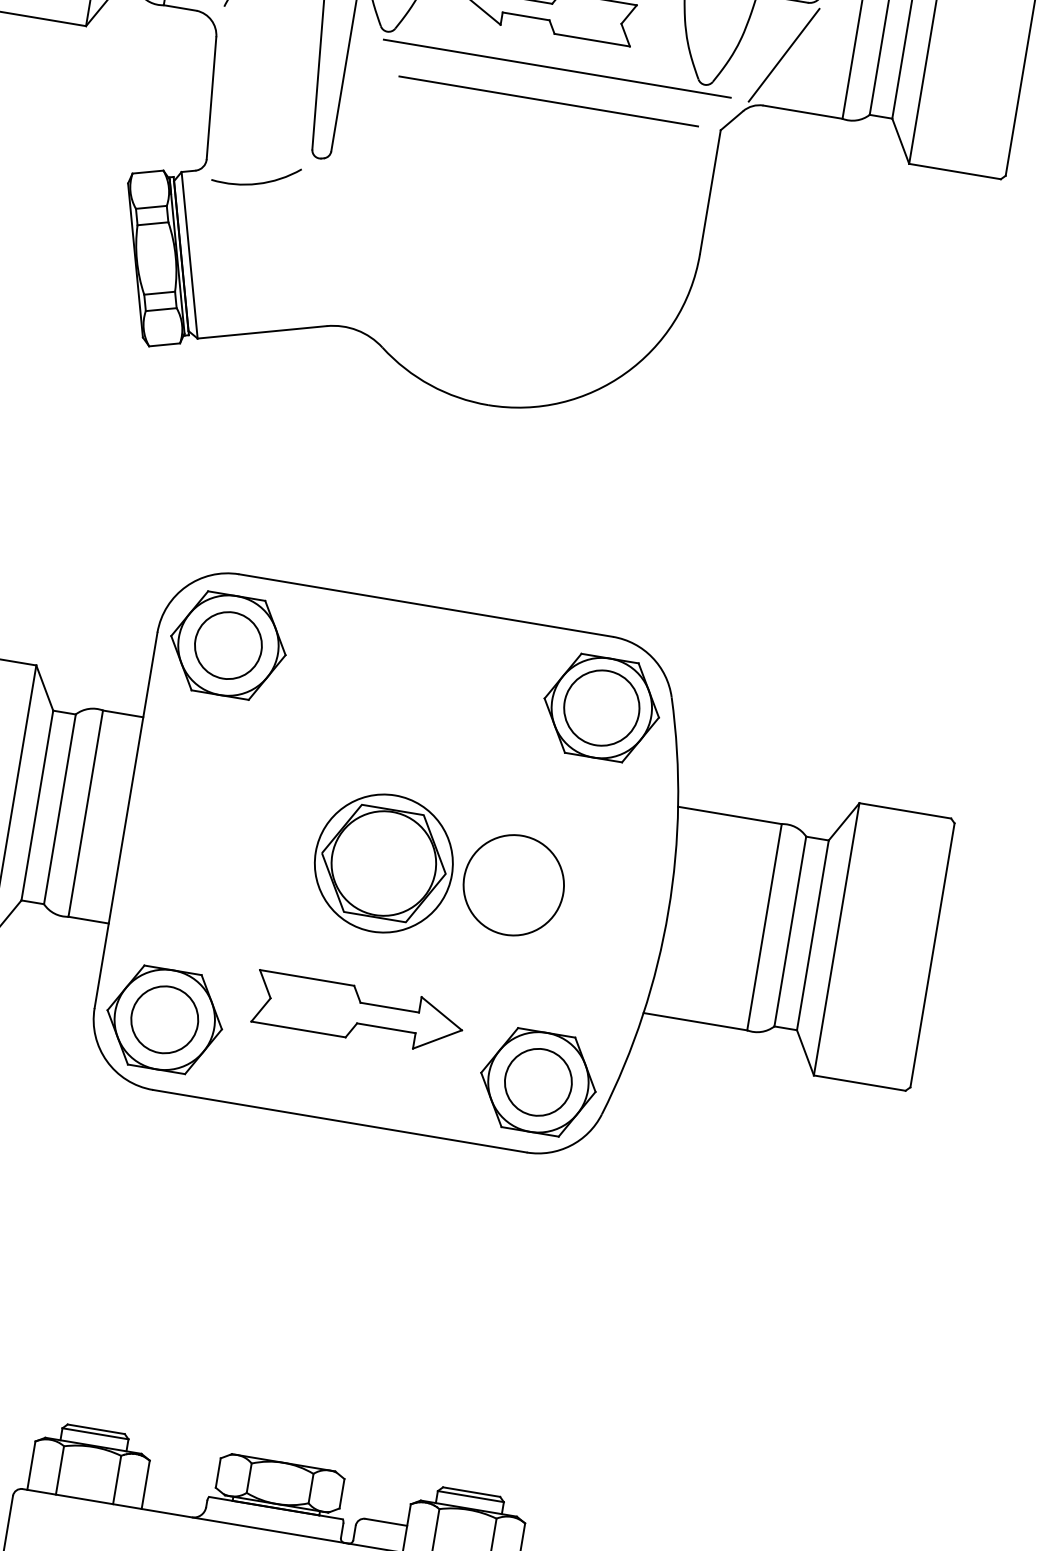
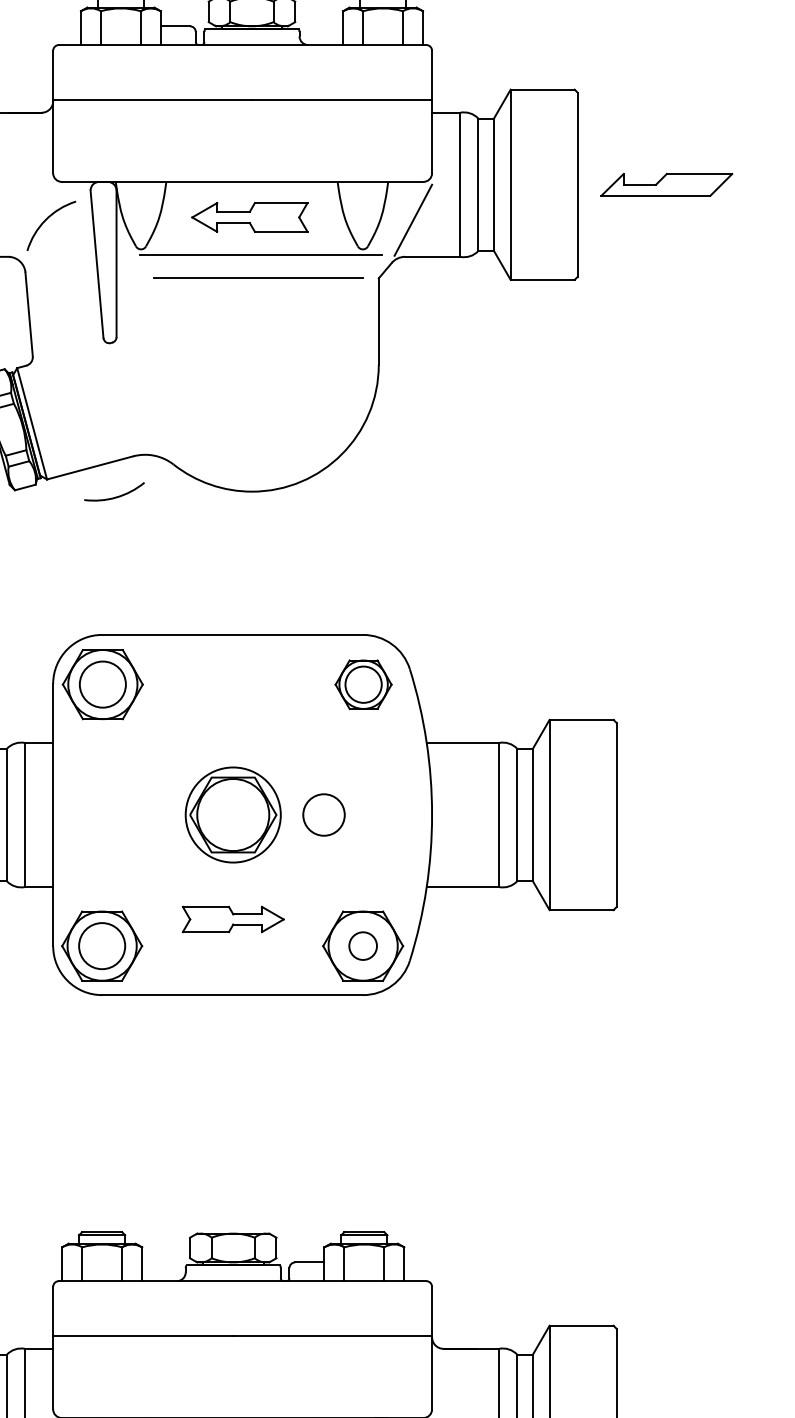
arc: (256, 182) -> (115, 496), moved
part: (601, 707) -> (363, 684), size x0.7
circle: (513, 884) -> (323, 814), size x0.6
part: (359, 1013) -> (233, 919), size x0.7
circle: (538, 1082) -> (363, 946), size x0.6

